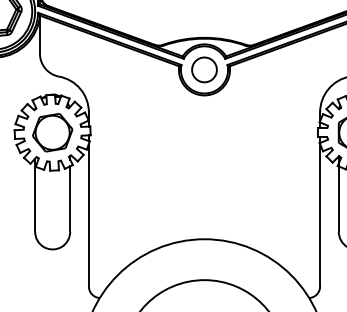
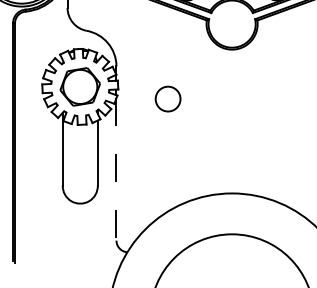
circle: (204, 69) -> (168, 98), moved
line: (88, 215) -> (116, 169), solid -> dashed

